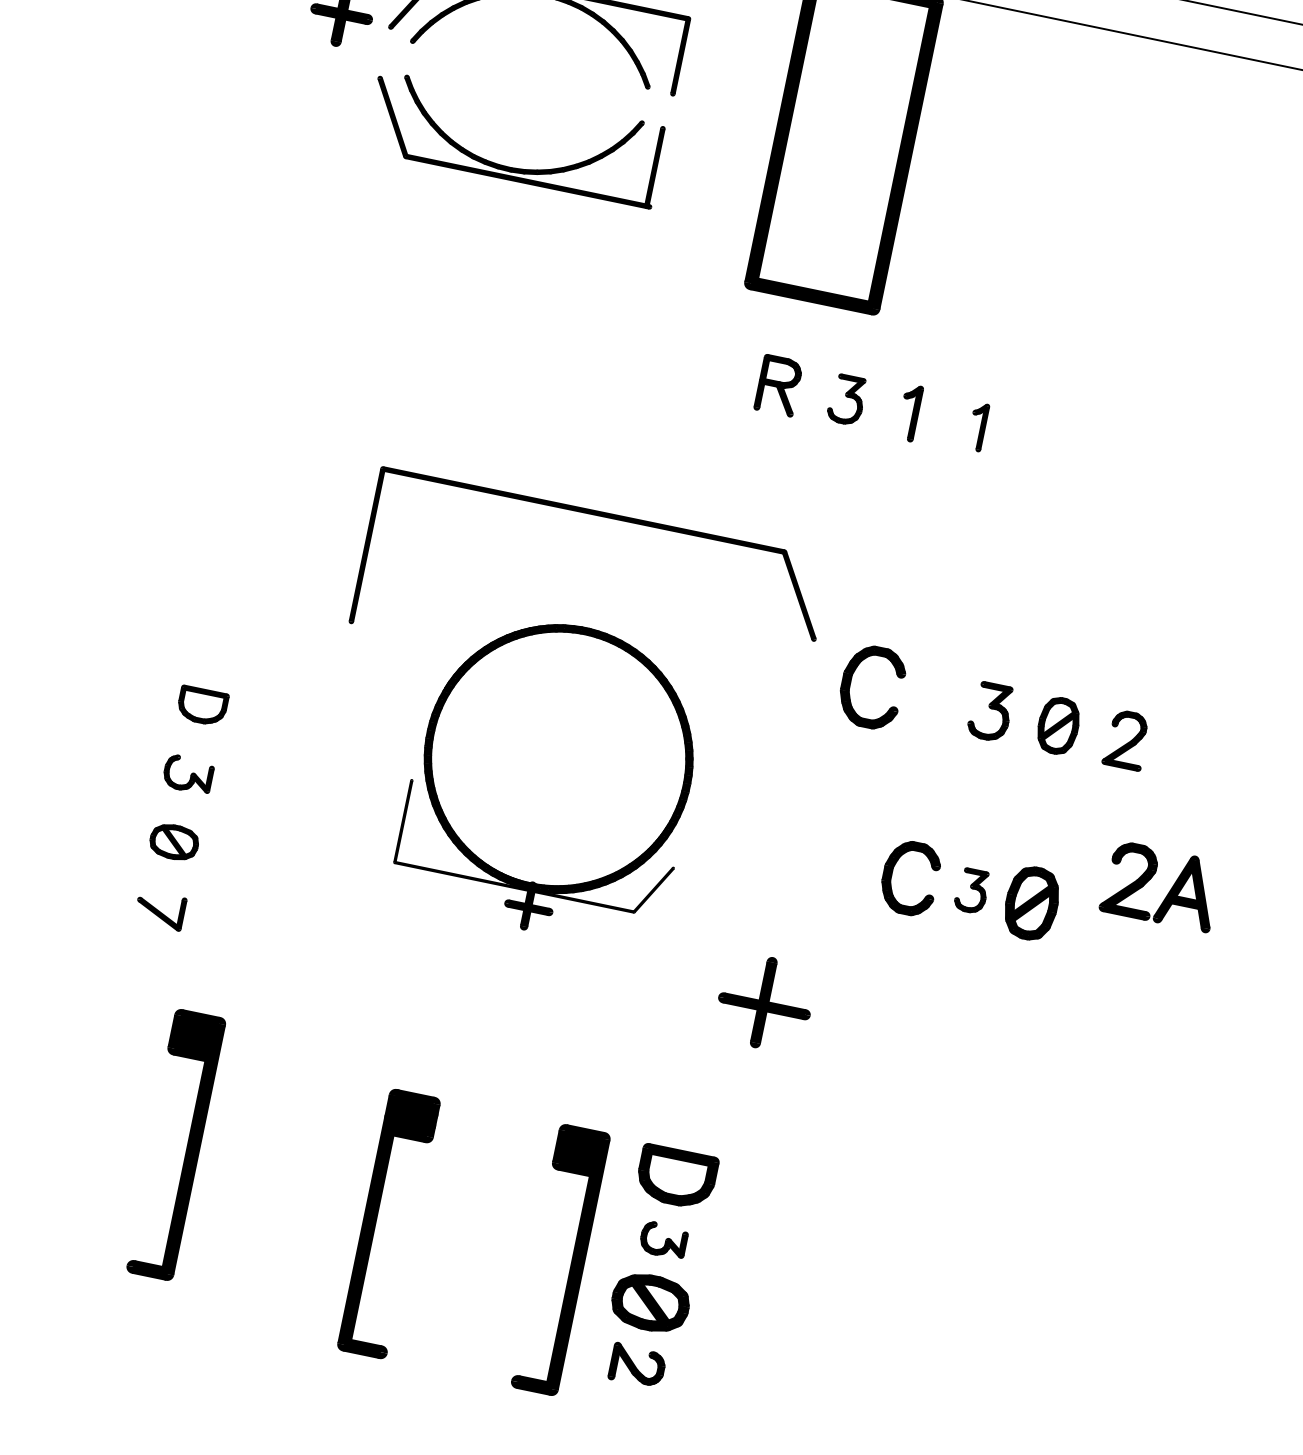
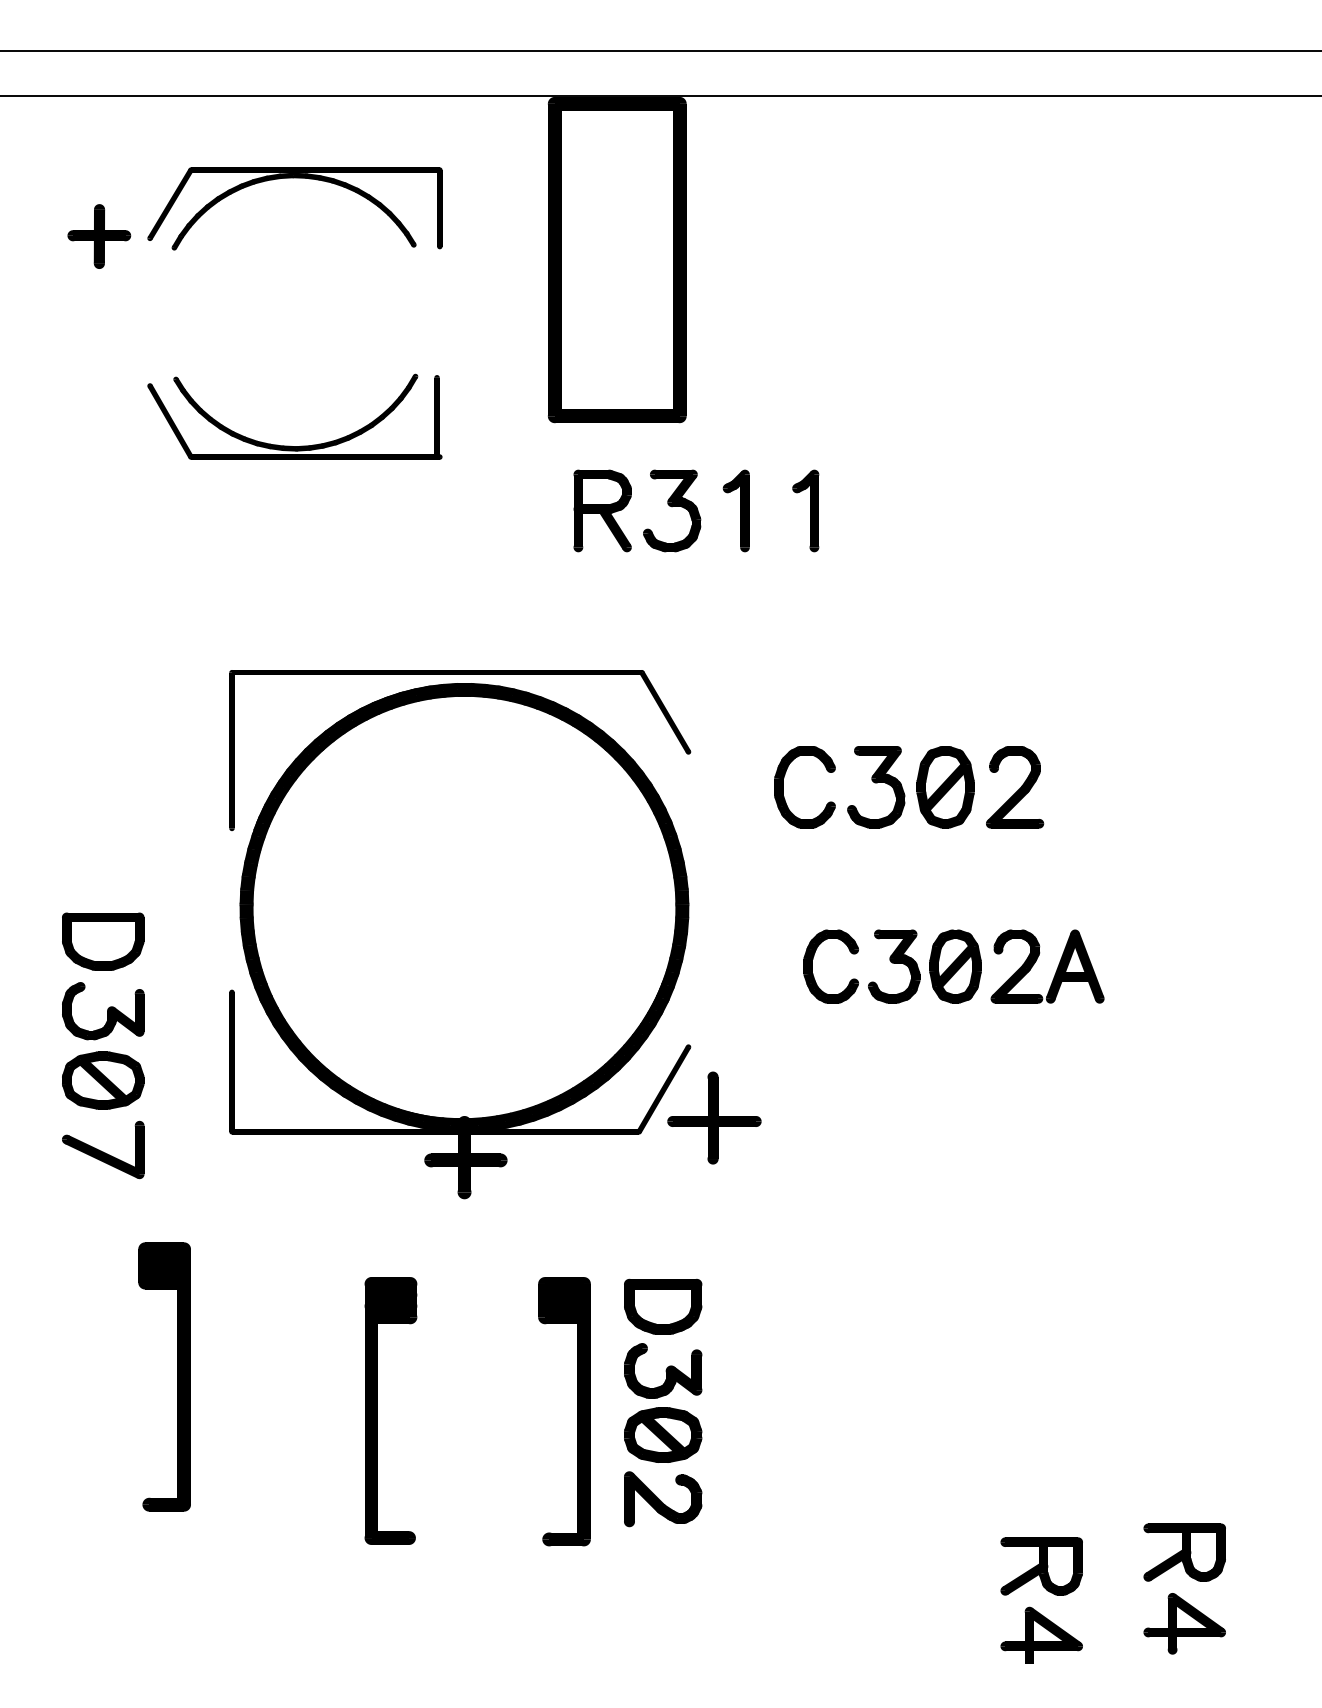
part: (505, 165) -> (290, 445), moved
part: (778, 385) -> (602, 510), size x1.43
part: (847, 399) -> (672, 510), size x1.67
part: (908, 412) -> (735, 510), size x1.43
part: (977, 426) -> (805, 510), size x1.67
part: (850, 683) -> (783, 787), moved
part: (202, 706) -> (103, 941), size x1.67
part: (990, 712) -> (876, 787), size x1.43
part: (1058, 726) -> (945, 787), size x1.43
part: (1126, 740) -> (1015, 787), size x1.43
part: (188, 774) -> (103, 1011), size x1.67
part: (552, 778) -> (460, 941), size x1.67
part: (174, 842) -> (103, 1080), size x1.67
part: (1169, 890) -> (1056, 969), moved
part: (972, 891) -> (894, 966), size x1.67
part: (160, 909) -> (103, 1149), size x1.67
part: (664, 1239) -> (663, 1370), size x1.67
part: (637, 1366) -> (663, 1499), size x1.43

